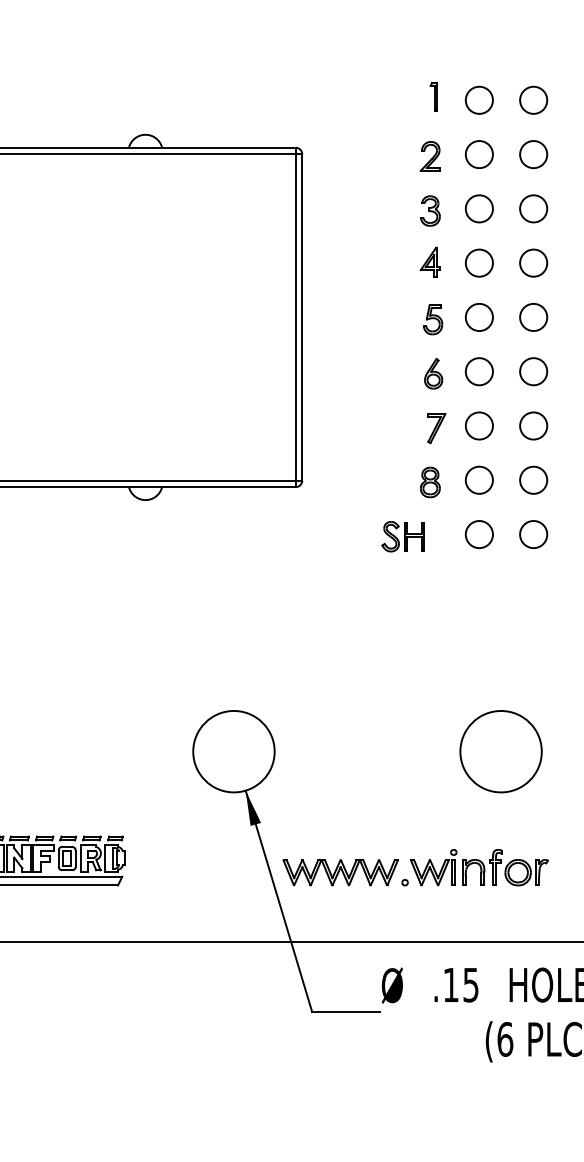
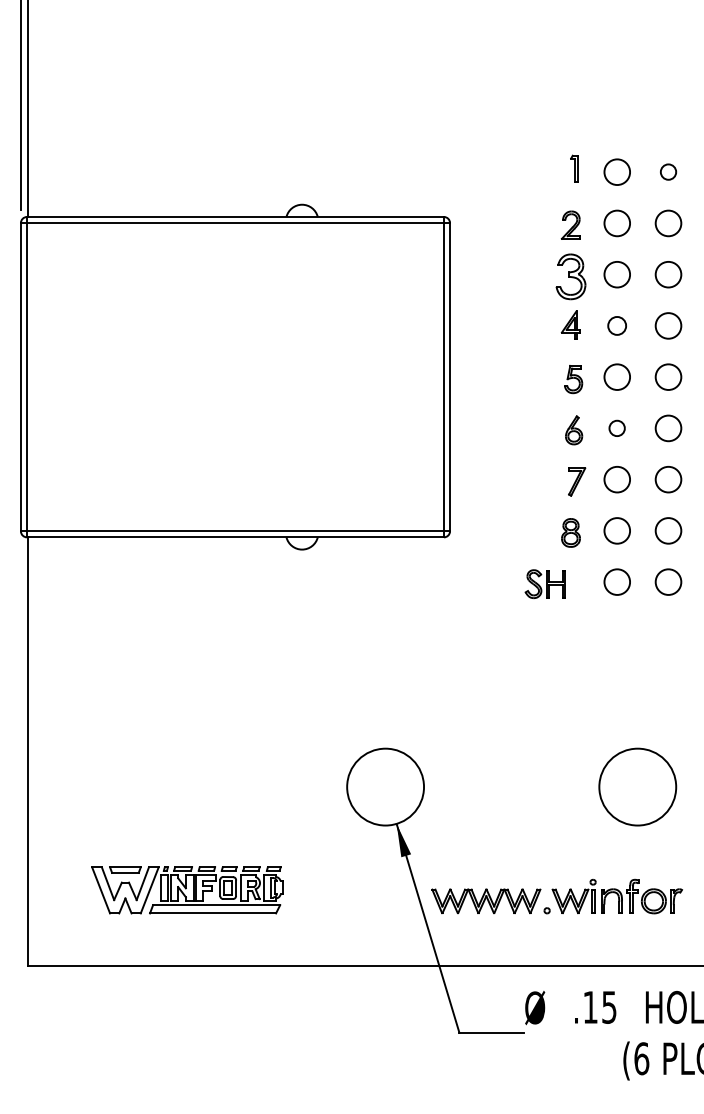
circle: (533, 99) -> (668, 171), size x0.6
part: (429, 210) -> (570, 276), size x1.6
circle: (478, 262) -> (616, 325), size x0.7
circle: (478, 371) -> (616, 428), size x0.6

